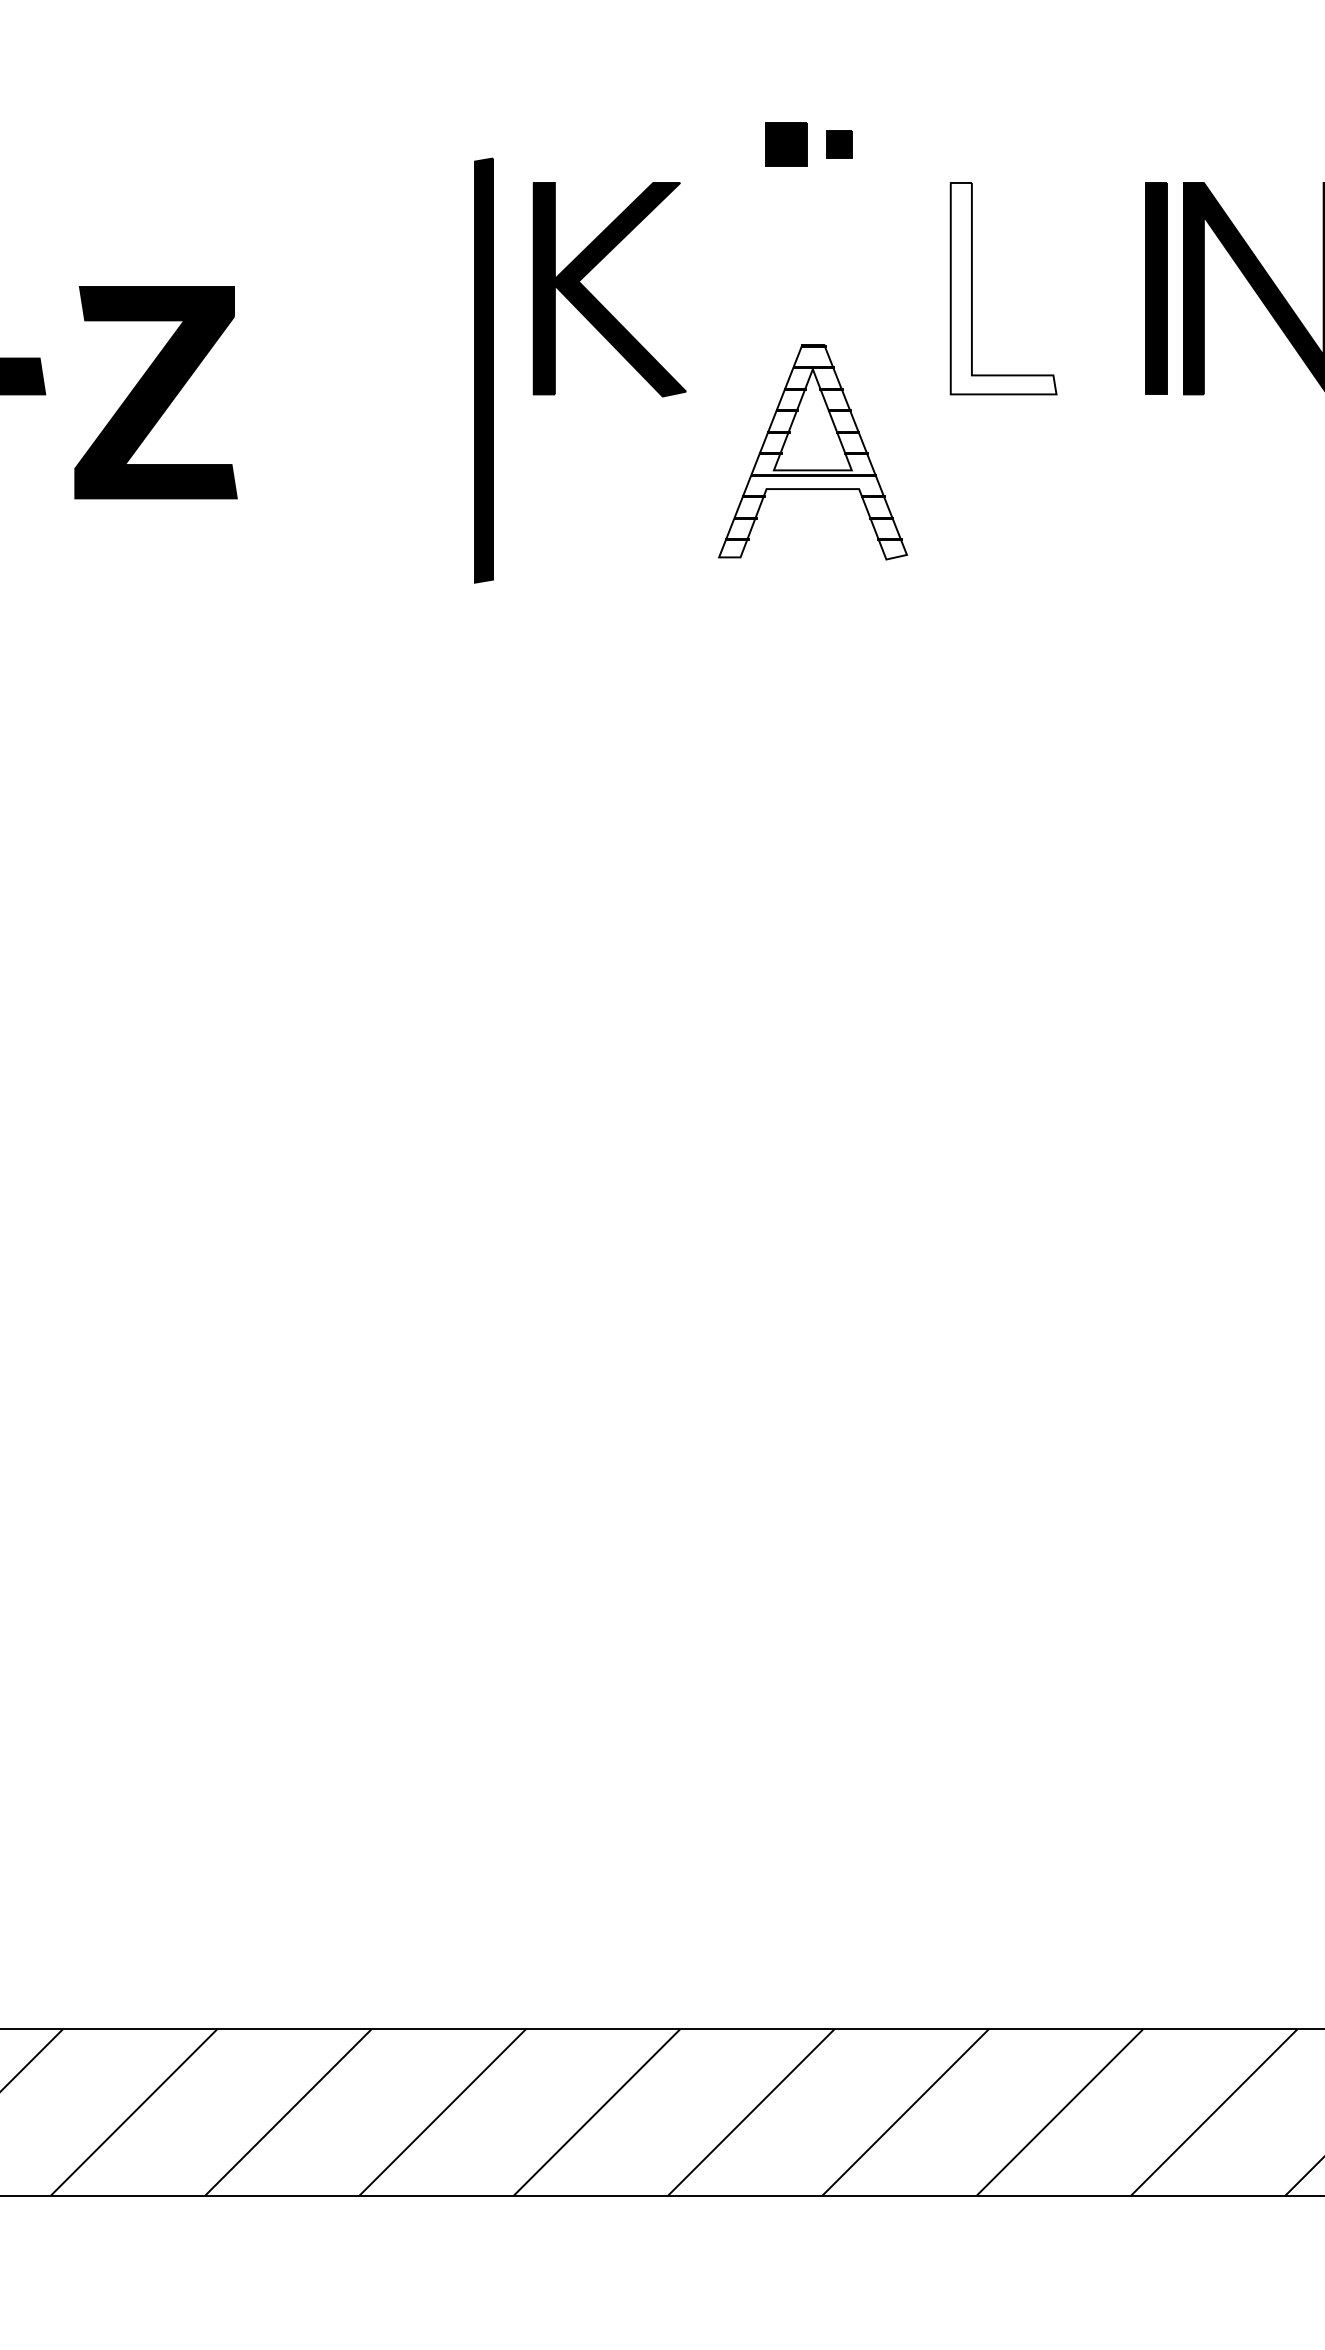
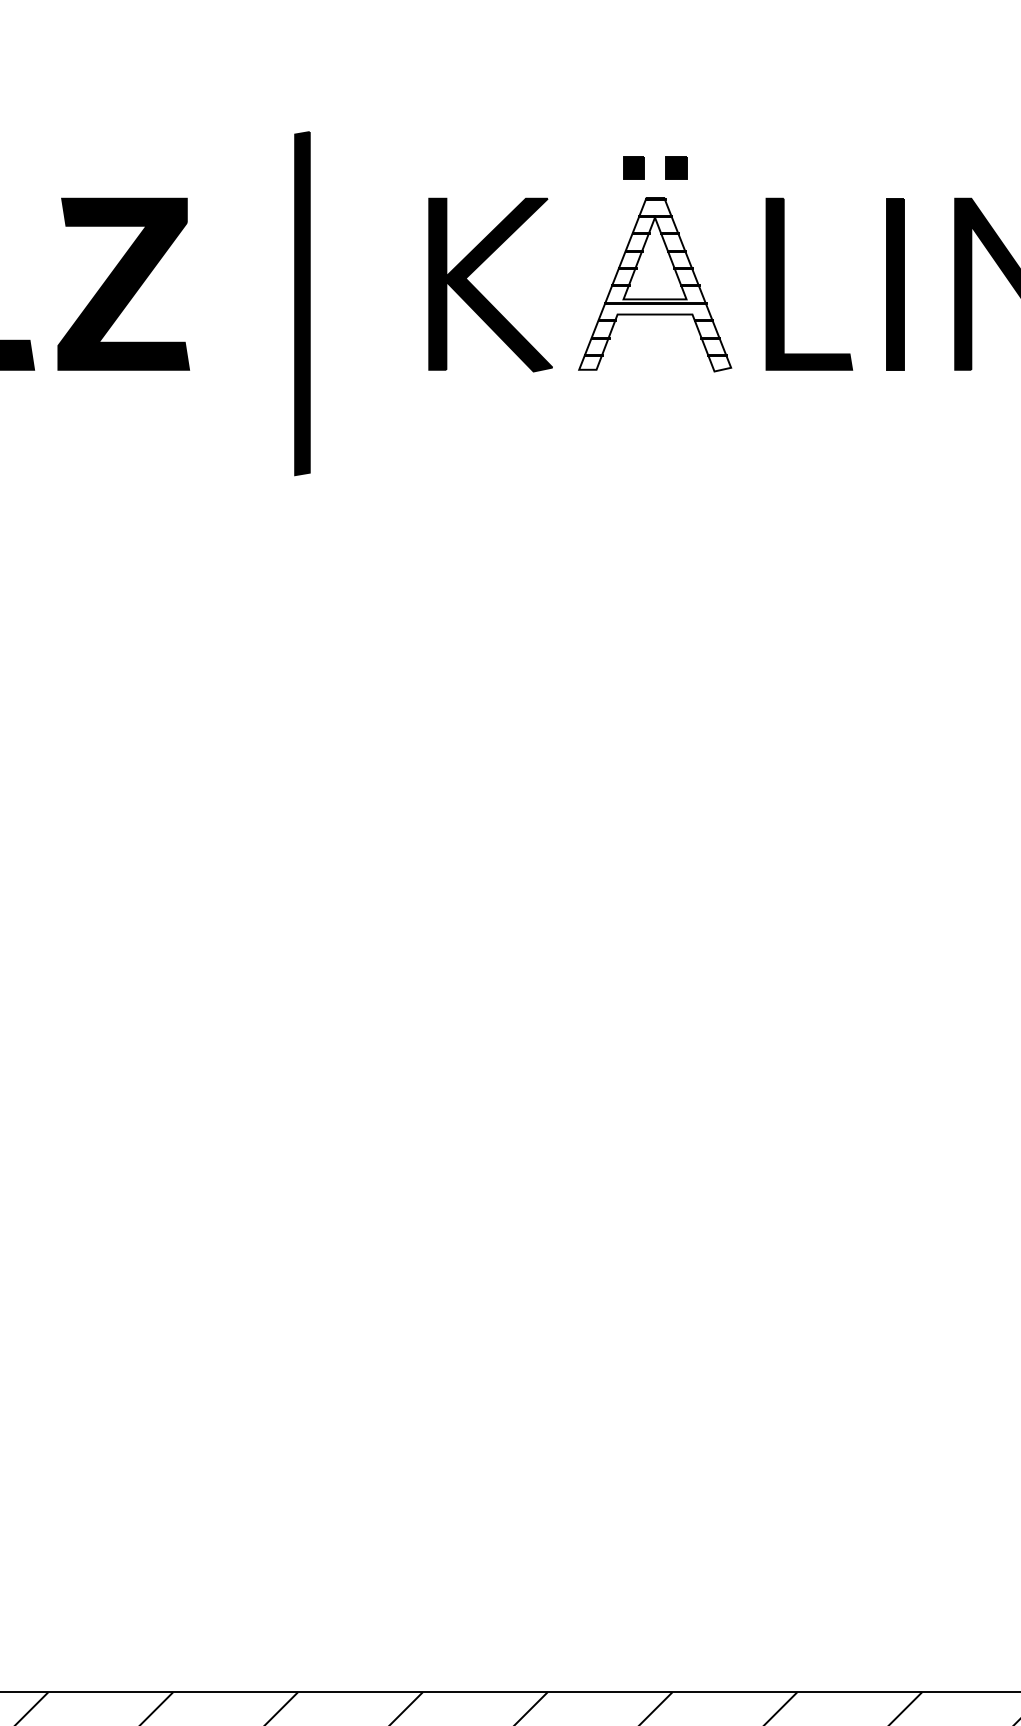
part: (786, 144) -> (633, 167), size x0.62
fill: (1003, 288) -> (809, 284), added
part: (1156, 288) -> (895, 284), moved
part: (483, 370) -> (302, 303), moved
part: (155, 392) -> (123, 284), moved
part: (812, 452) -> (654, 284), moved

